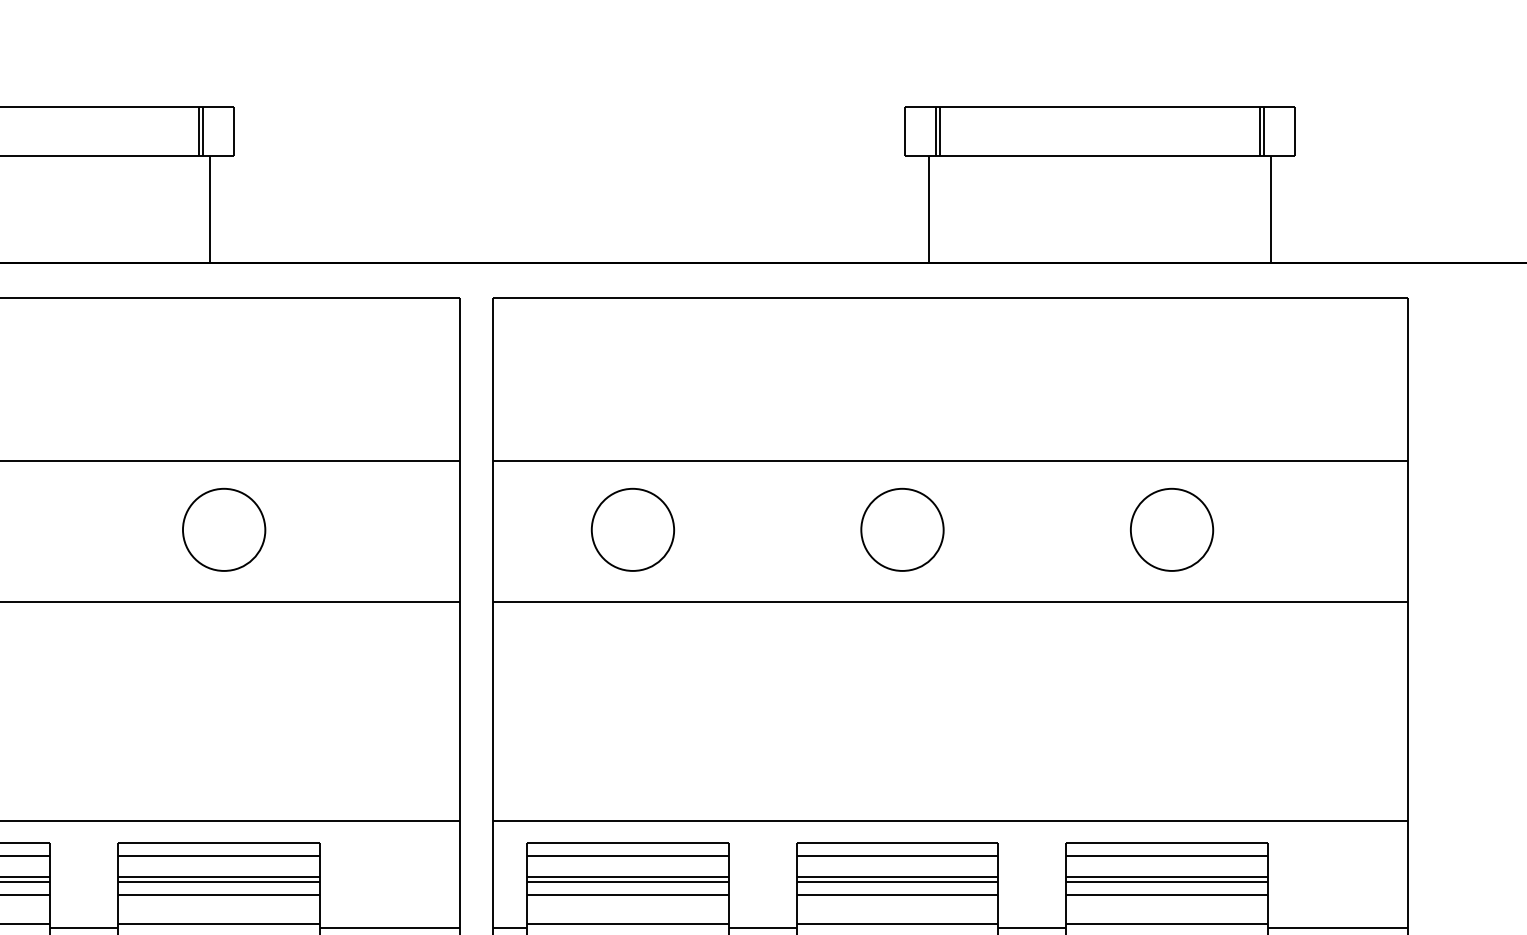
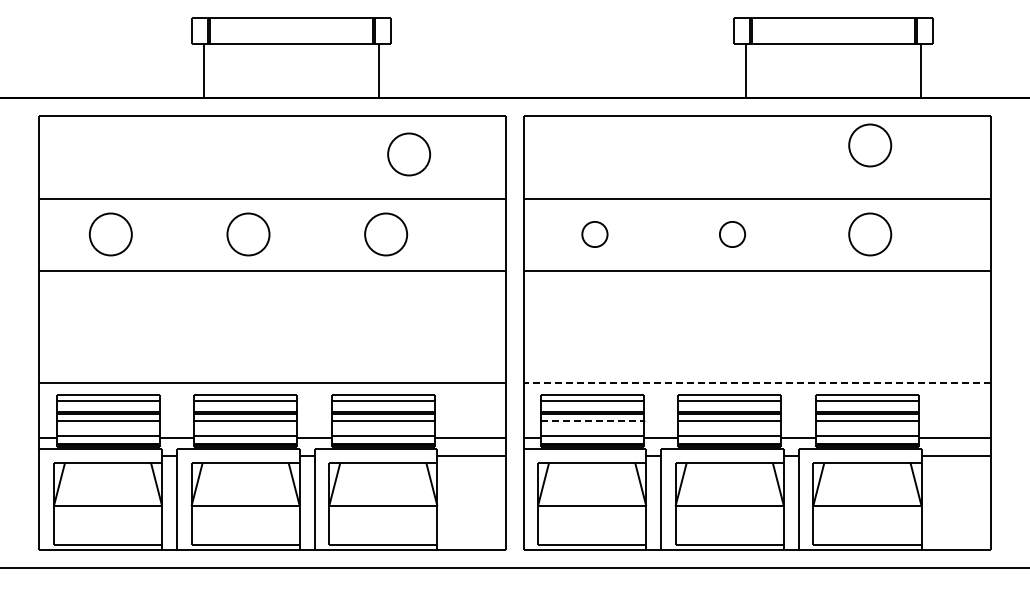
part: (1172, 355) -> (870, 145), added
part: (269, 373) -> (409, 154), added
part: (632, 529) -> (594, 234), size x0.6
part: (902, 529) -> (732, 234), size x0.6
line: (949, 821) -> (756, 383), solid -> dashed
line: (628, 894) -> (592, 420), solid -> dashed

